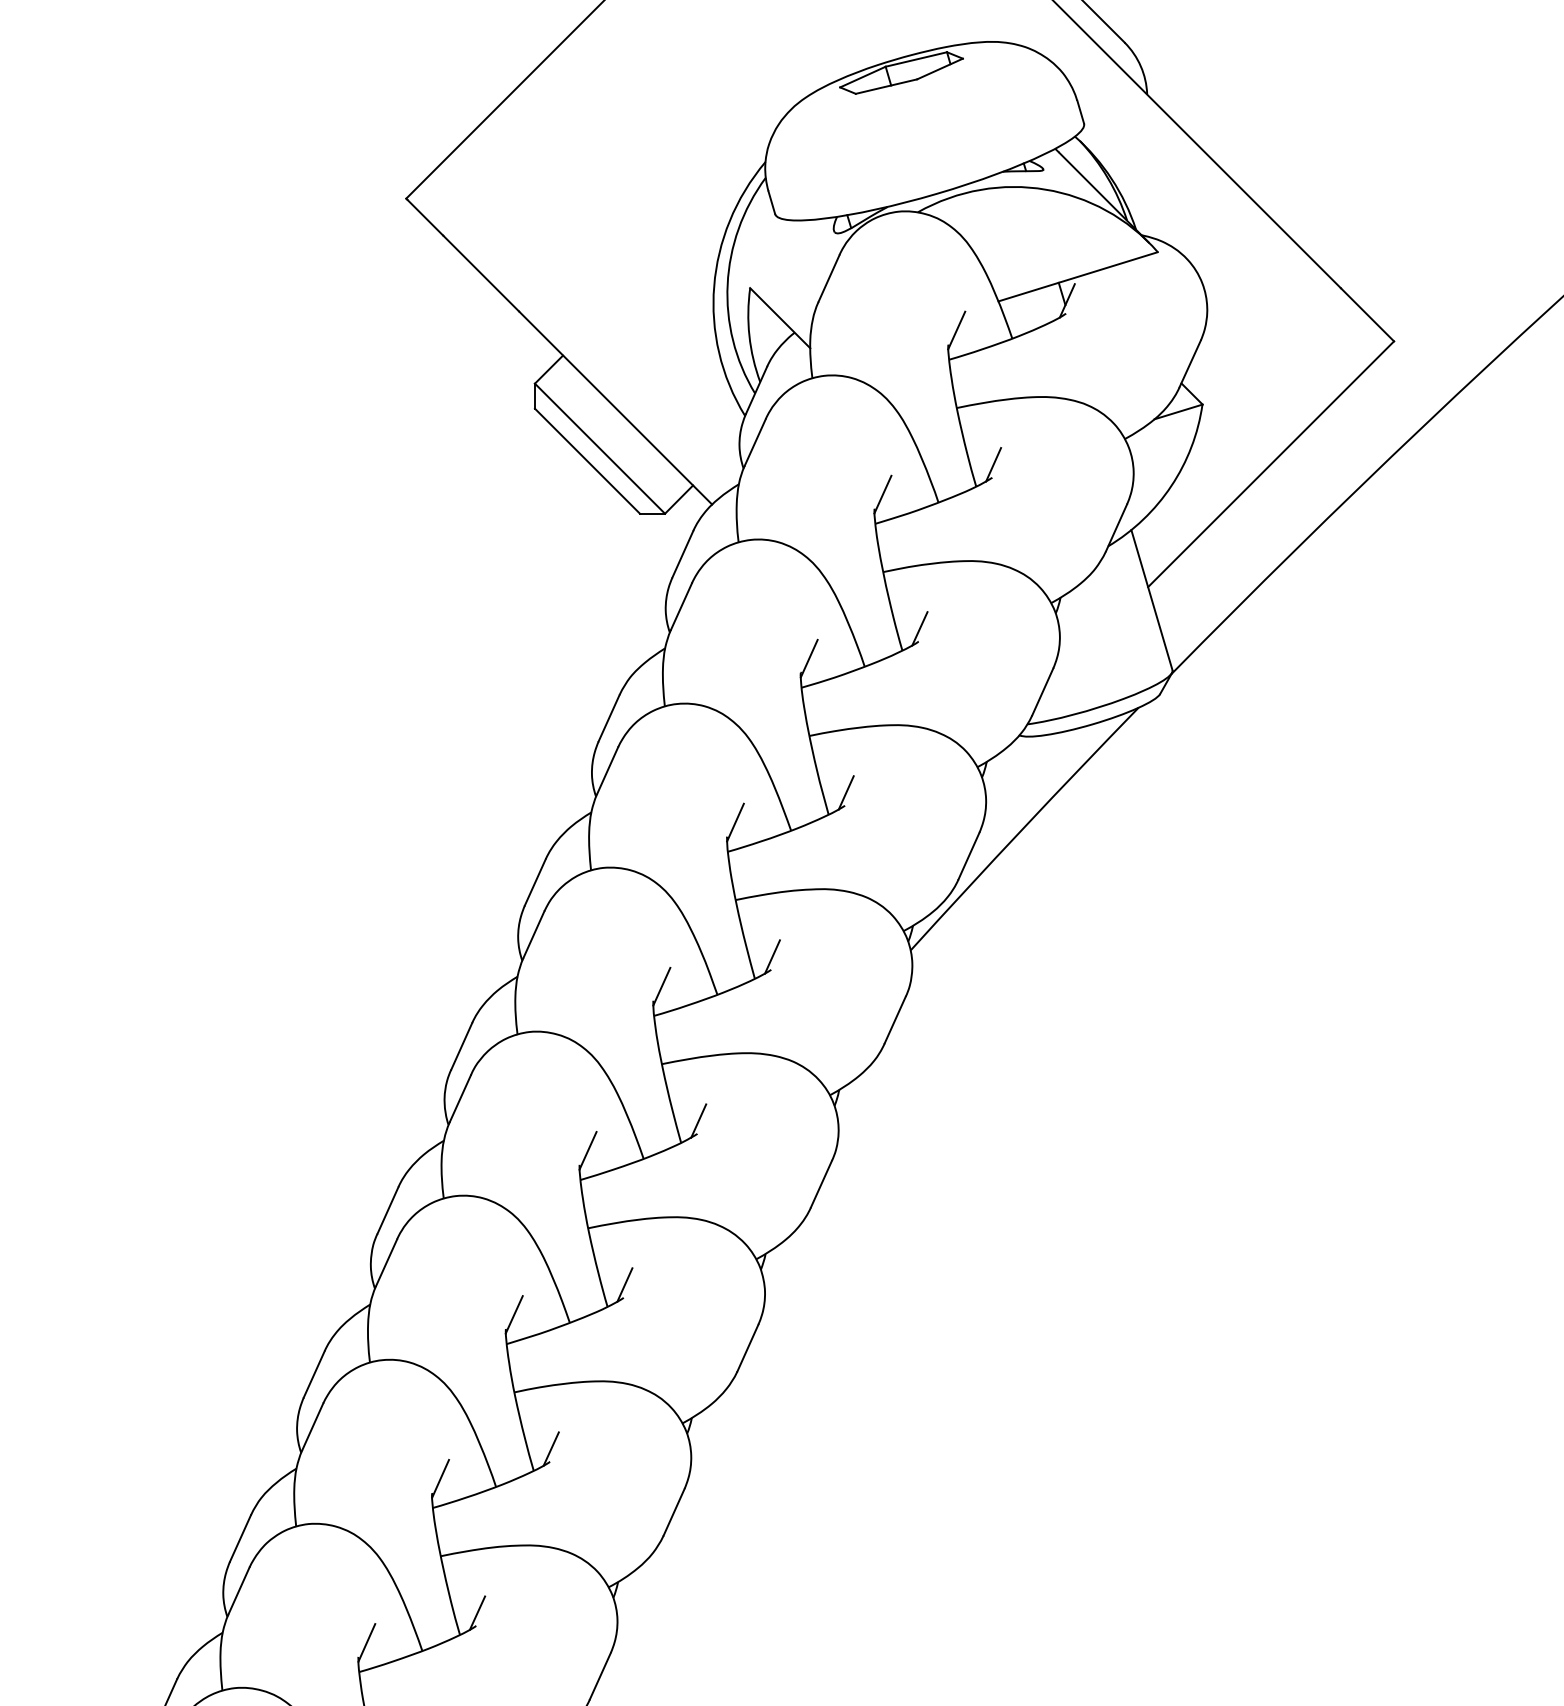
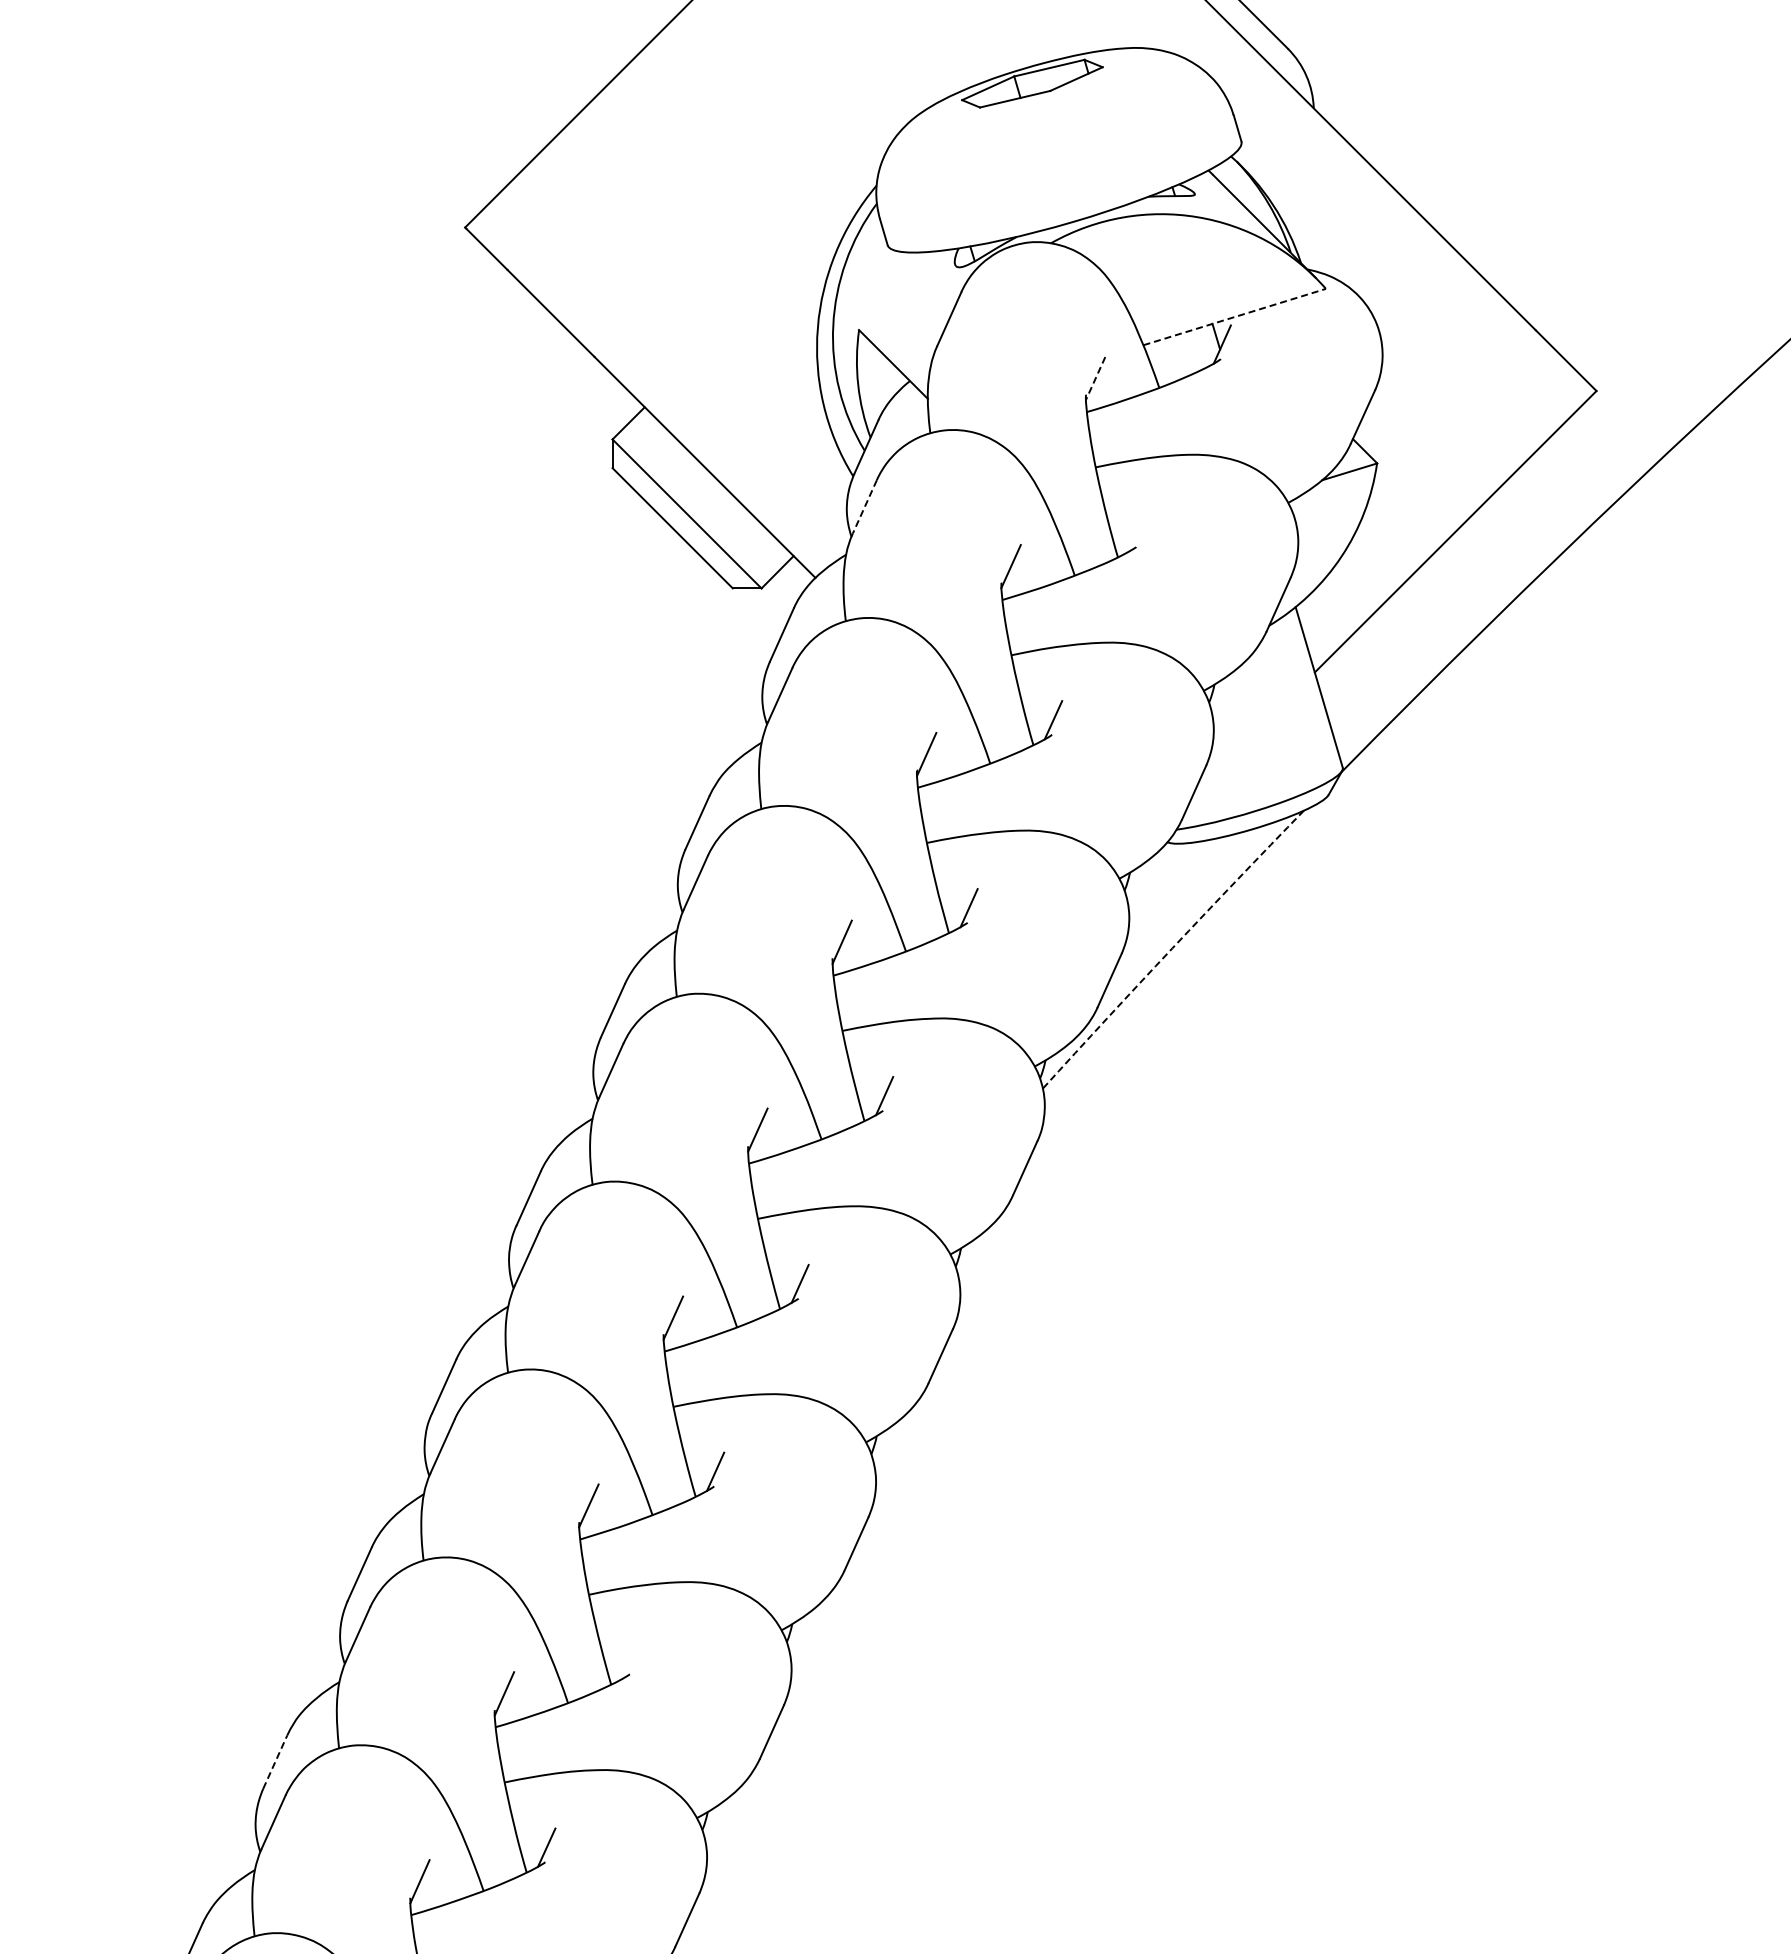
line: (1078, 276) -> (1235, 316), solid -> dashed
line: (956, 330) -> (1095, 378), solid -> dashed
line: (754, 443) -> (864, 507), solid -> dashed
line: (993, 464) -> (1137, 532), removed
arc: (1023, 828) -> (1172, 948), solid -> dashed
line: (550, 1448) -> (630, 1659), removed
line: (240, 1537) -> (275, 1761), solid -> dashed

